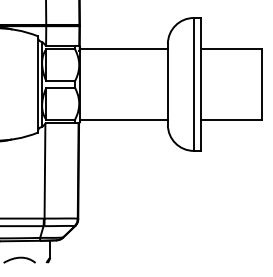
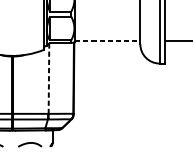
line: (123, 120) -> (107, 40), solid -> dashed
line: (44, 171) -> (48, 78), solid -> dashed

